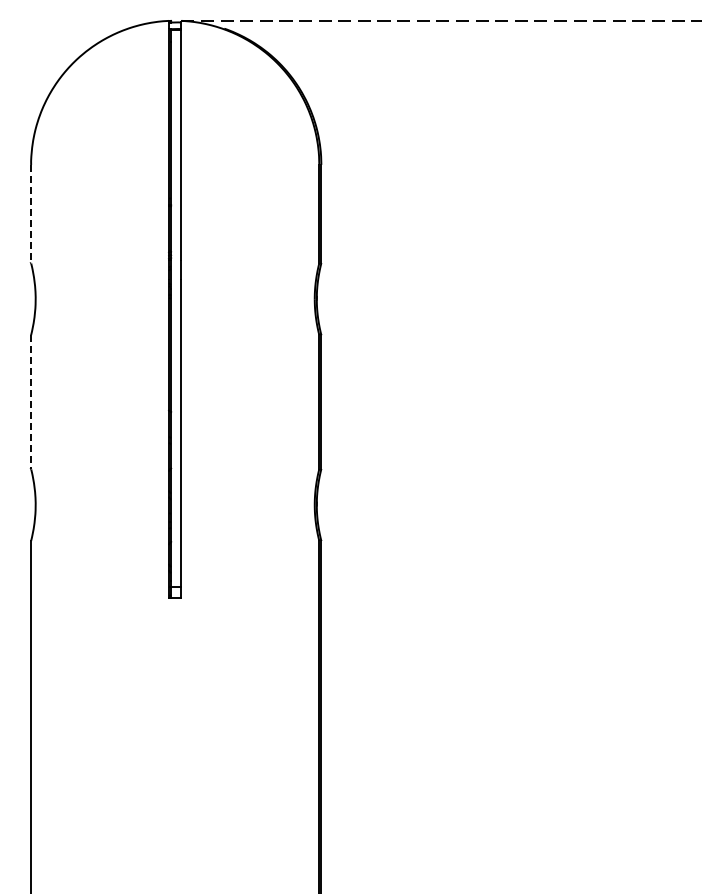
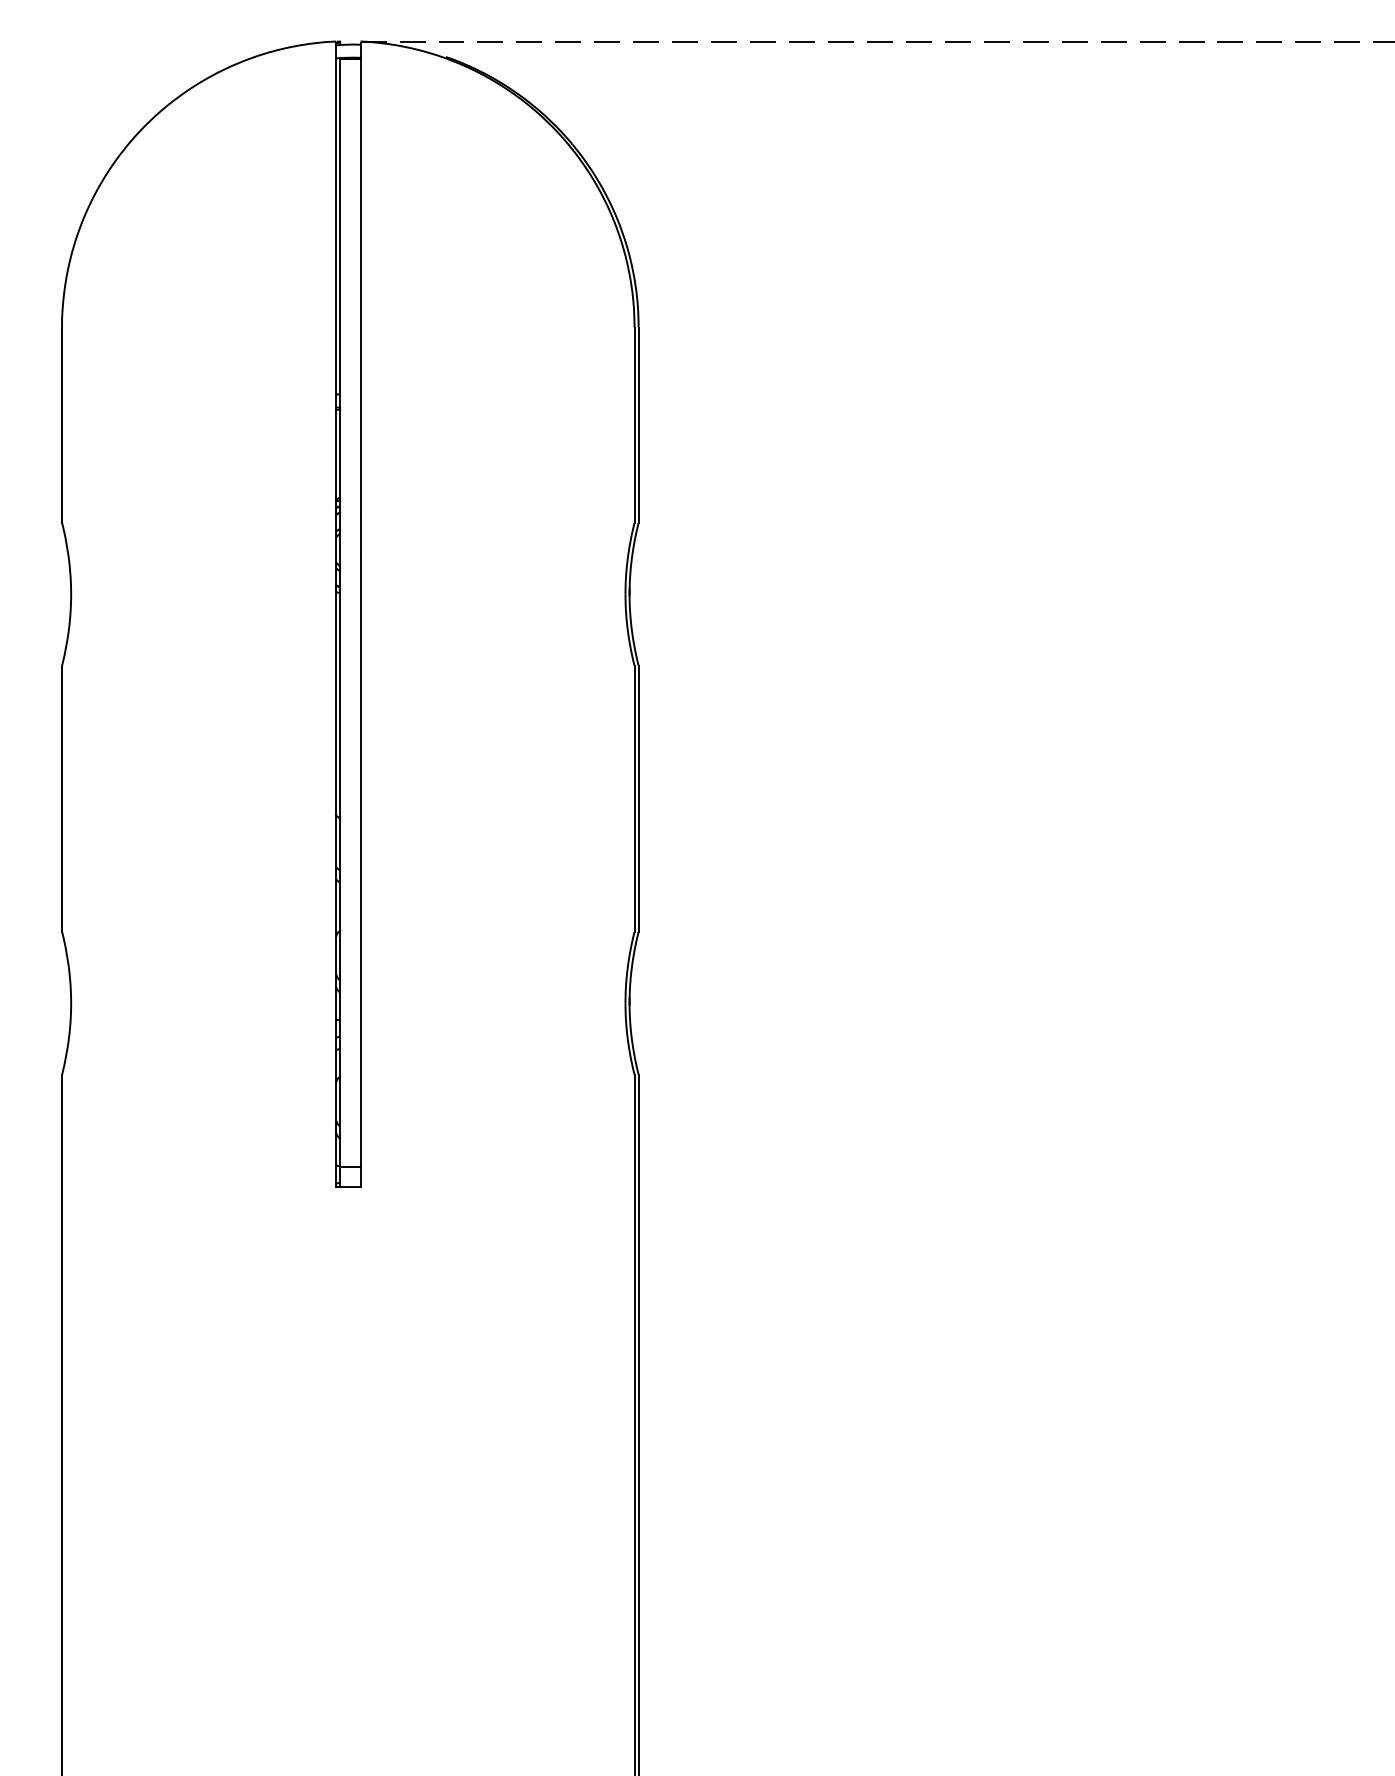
line: (31, 214) -> (62, 426), dashed -> solid
line: (31, 402) -> (62, 799), dashed -> solid

